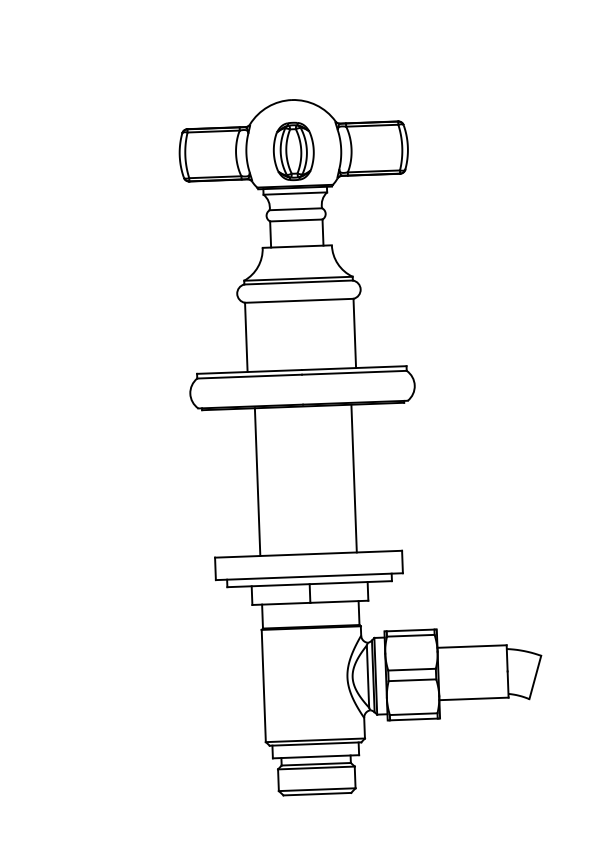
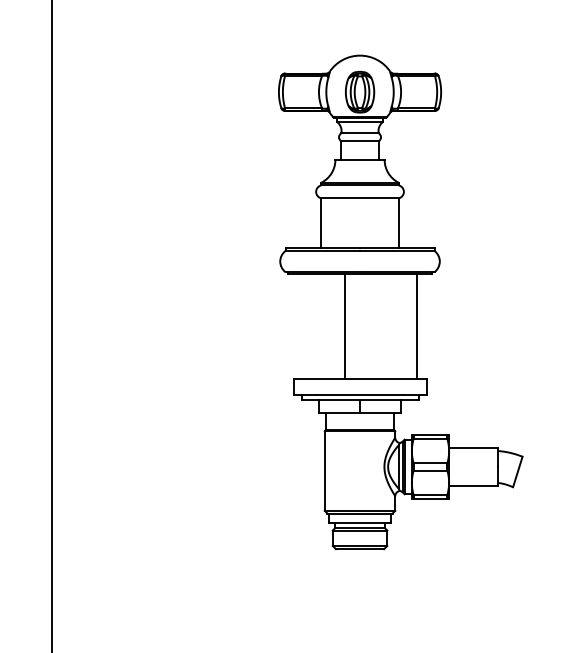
line: (354, 477) -> (417, 325), moved
line: (257, 481) -> (344, 325), moved

